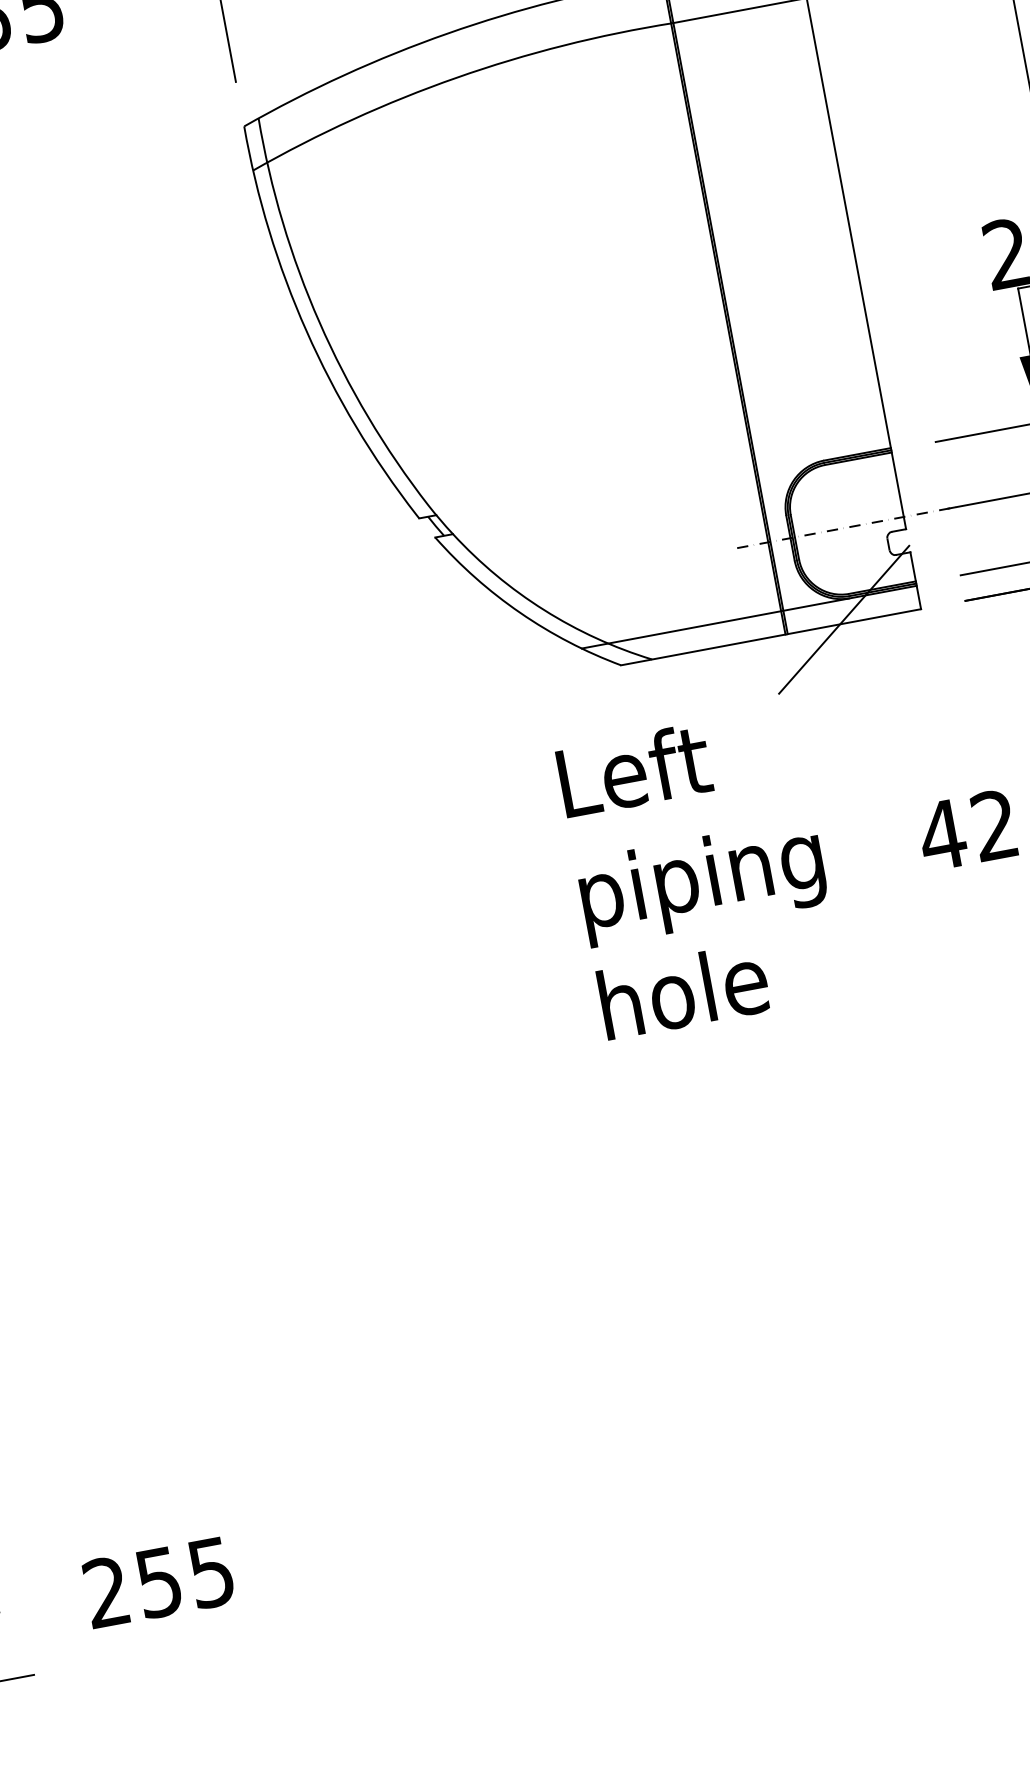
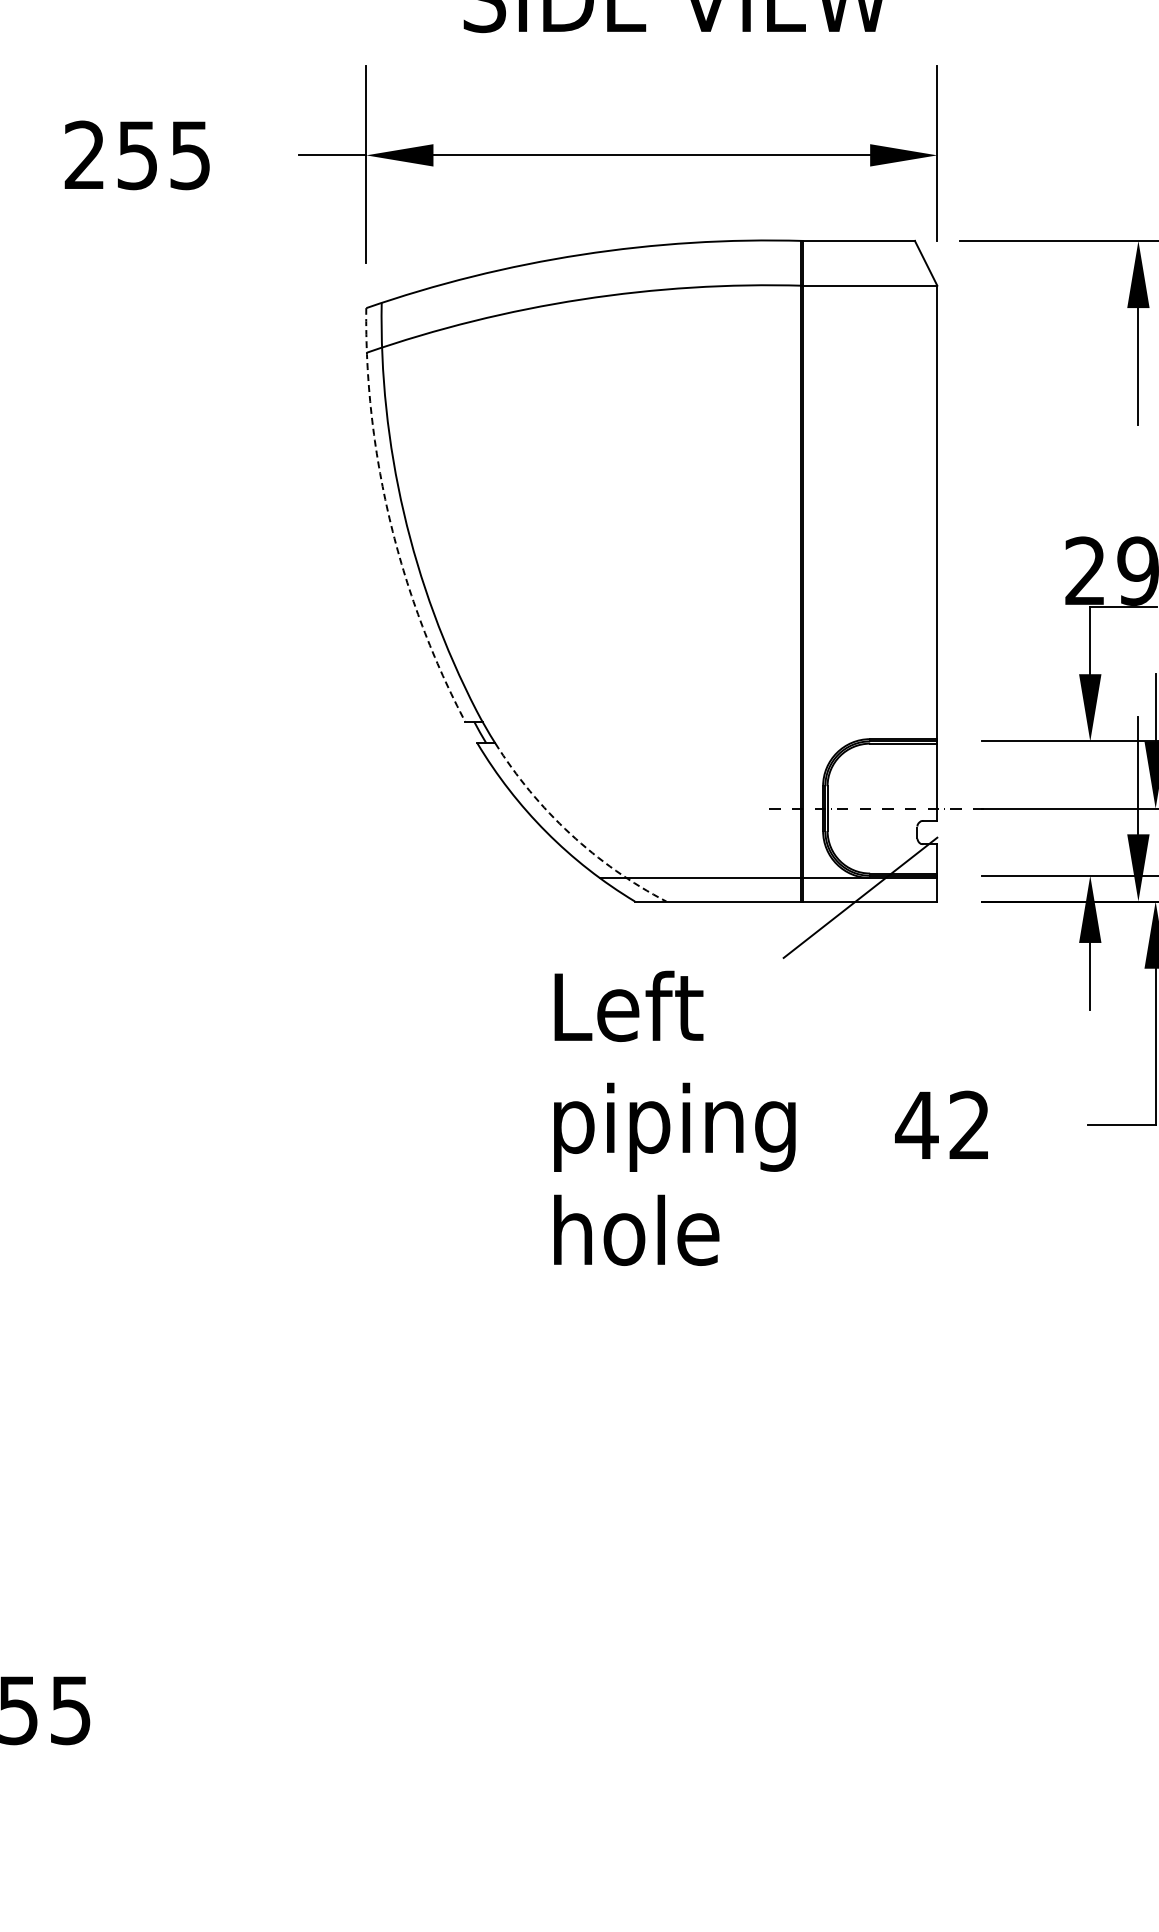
line: (309, 336) -> (391, 524), solid -> dashed
line: (544, 609) -> (570, 833), solid -> dashed

